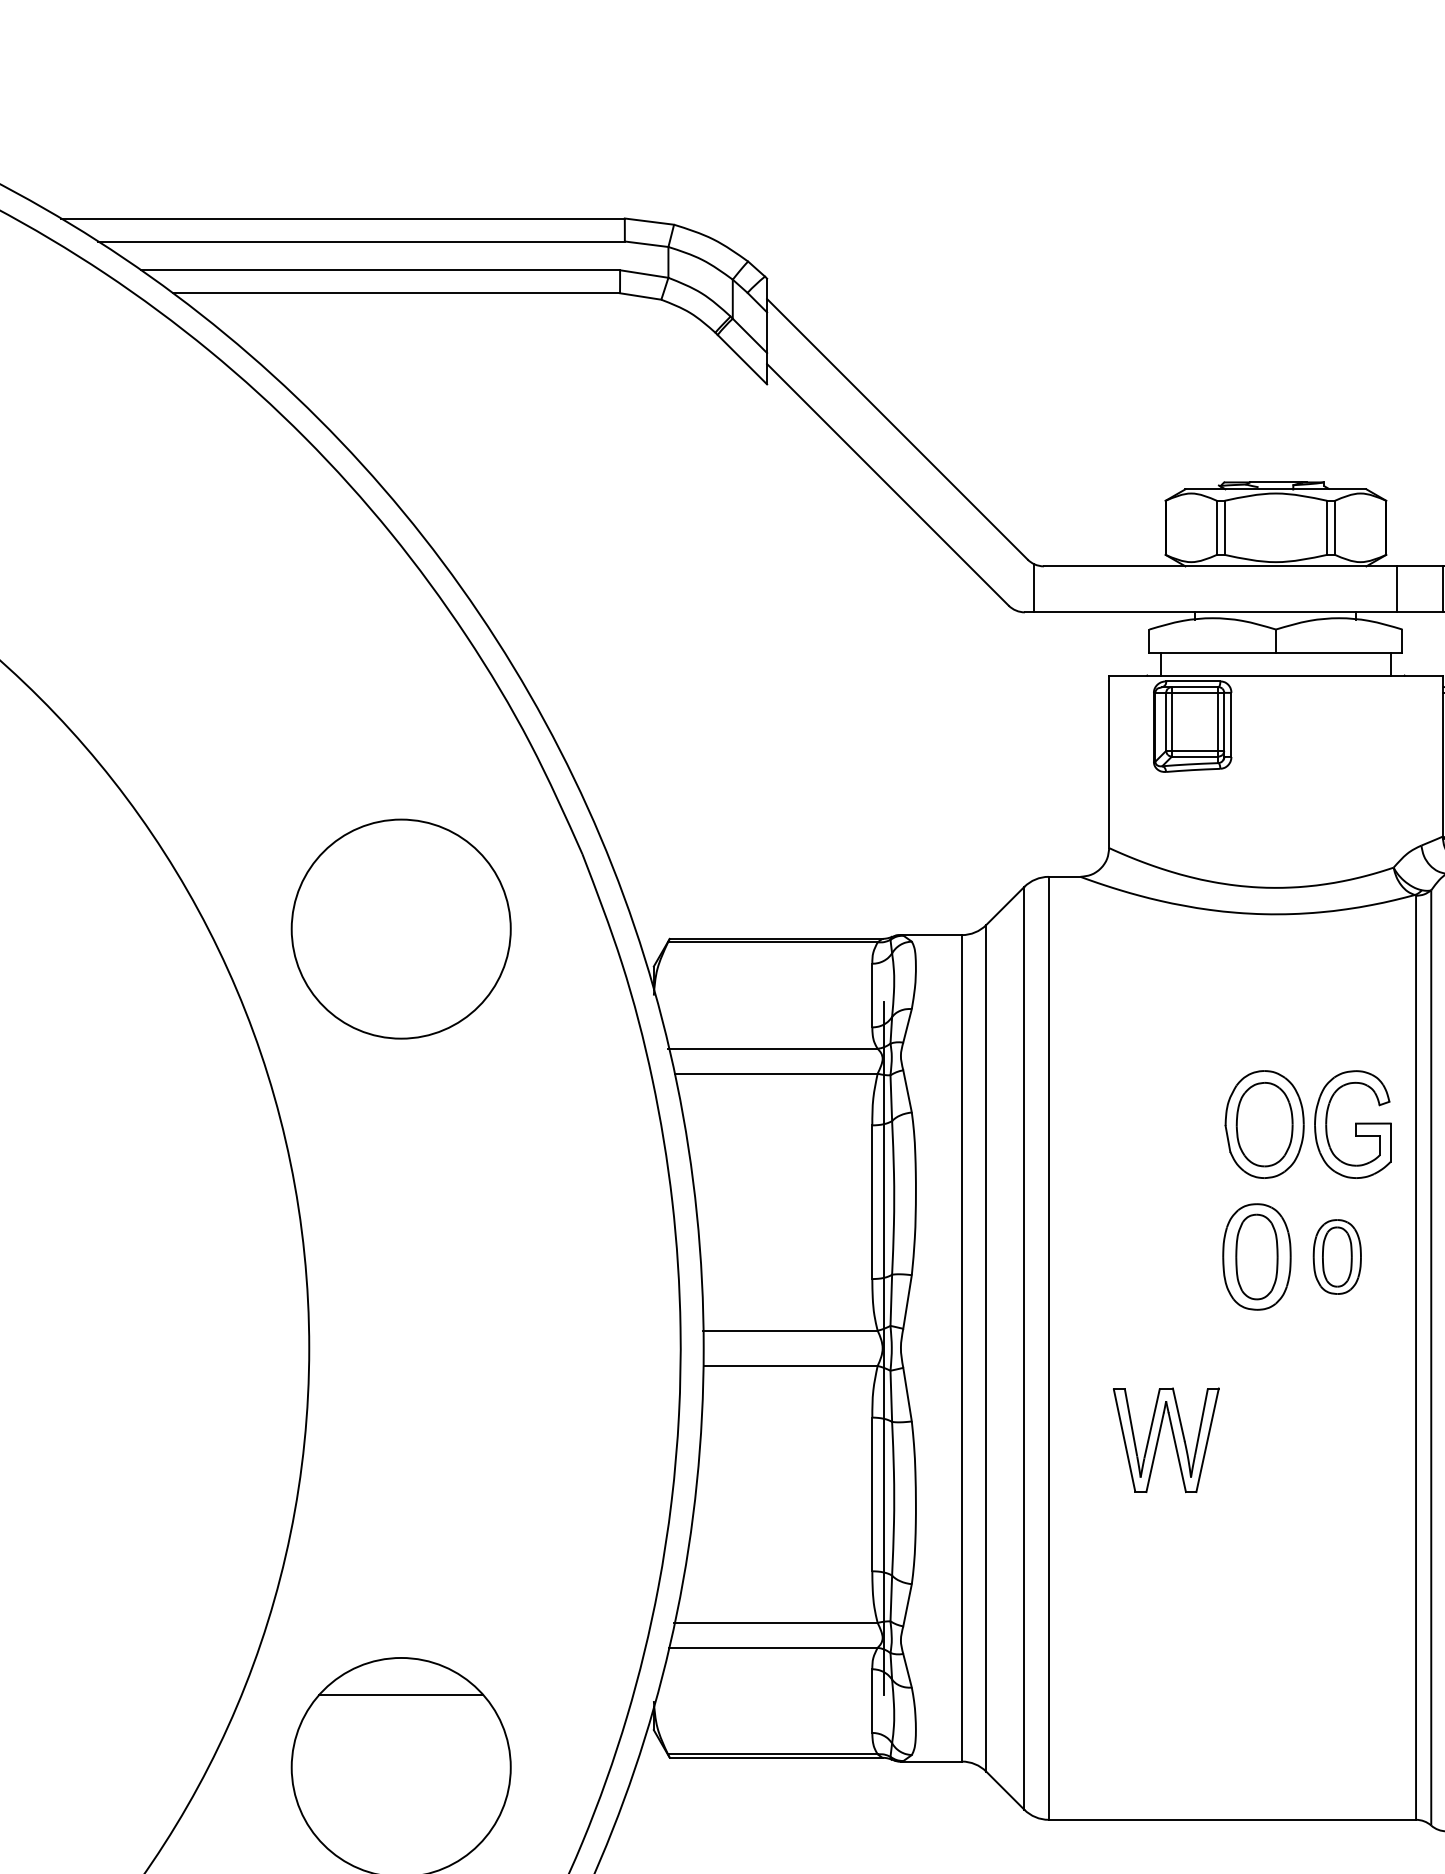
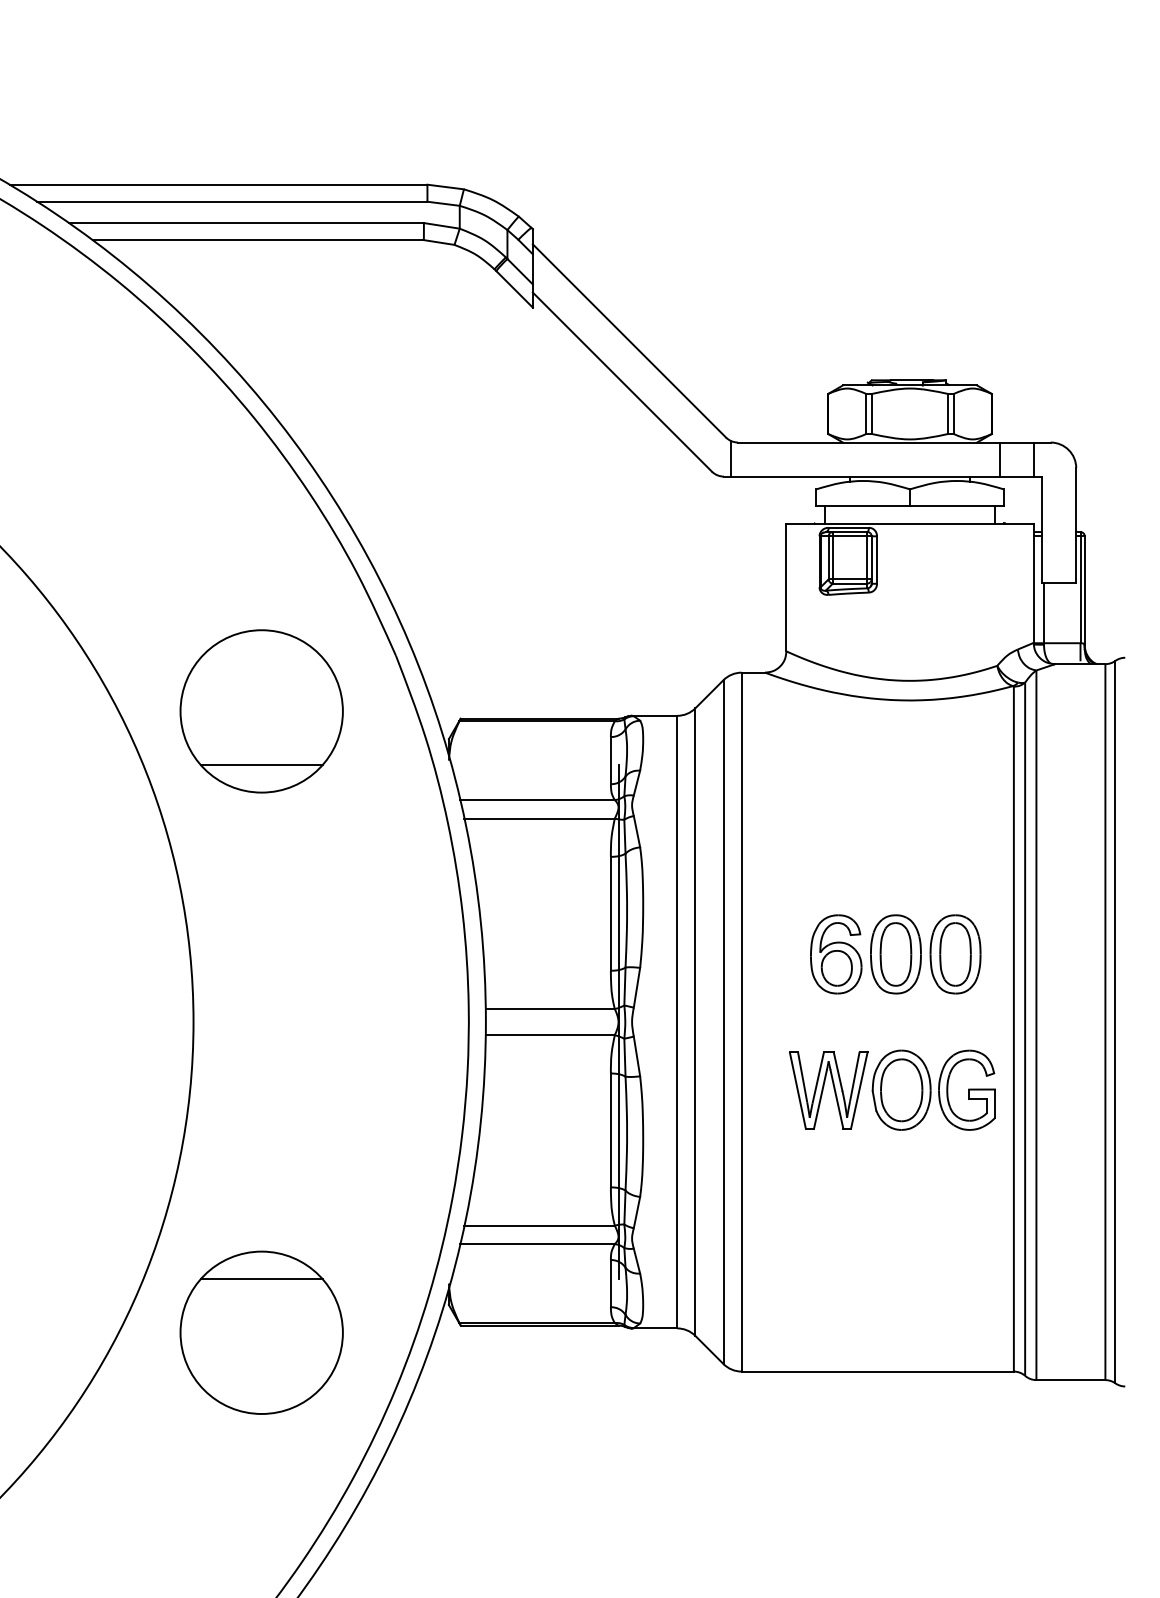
line: (400, 1002) -> (261, 765), added
part: (1307, 1123) -> (933, 1089), moved
part: (1176, 1257) -> (836, 954), added
part: (1337, 1257) -> (955, 954), size x1.43

